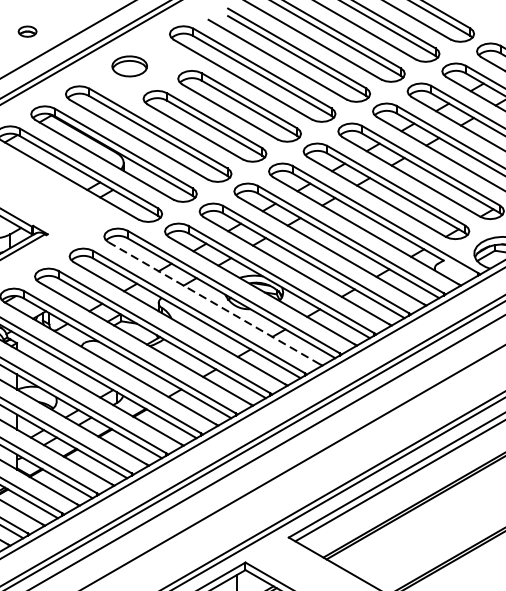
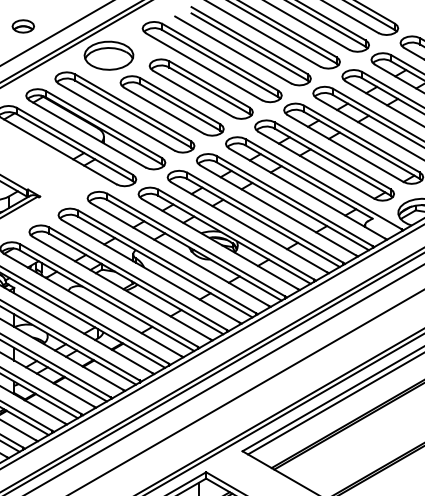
part: (26, 31) -> (22, 26), size x1.43
part: (129, 66) -> (108, 55), size x1.67
line: (213, 303) -> (179, 254), dashed -> solid

